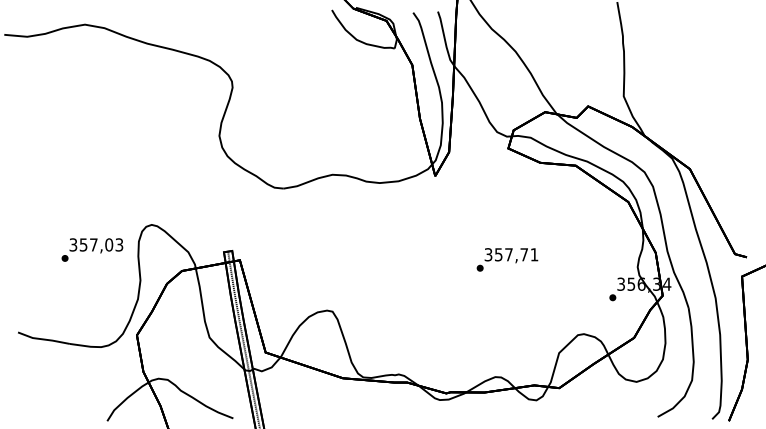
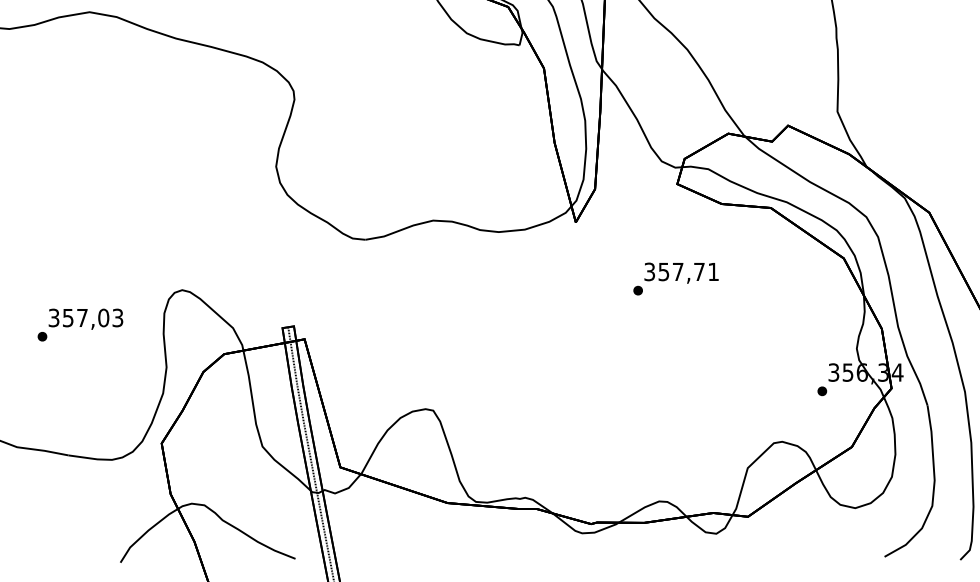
text: (92, 249) -> (80, 324), moved
text: (507, 259) -> (676, 278), moved

